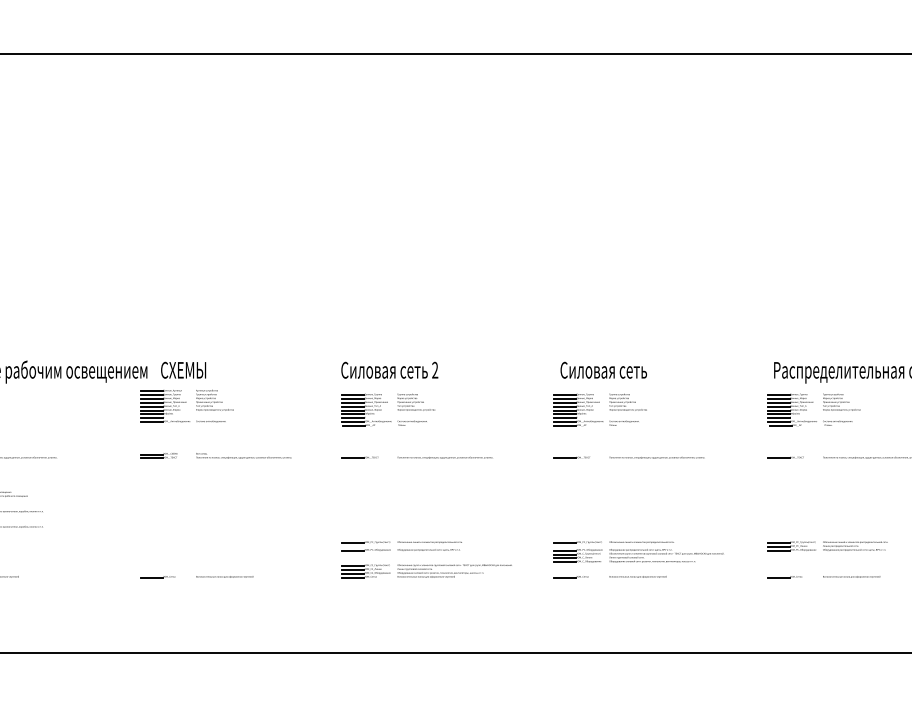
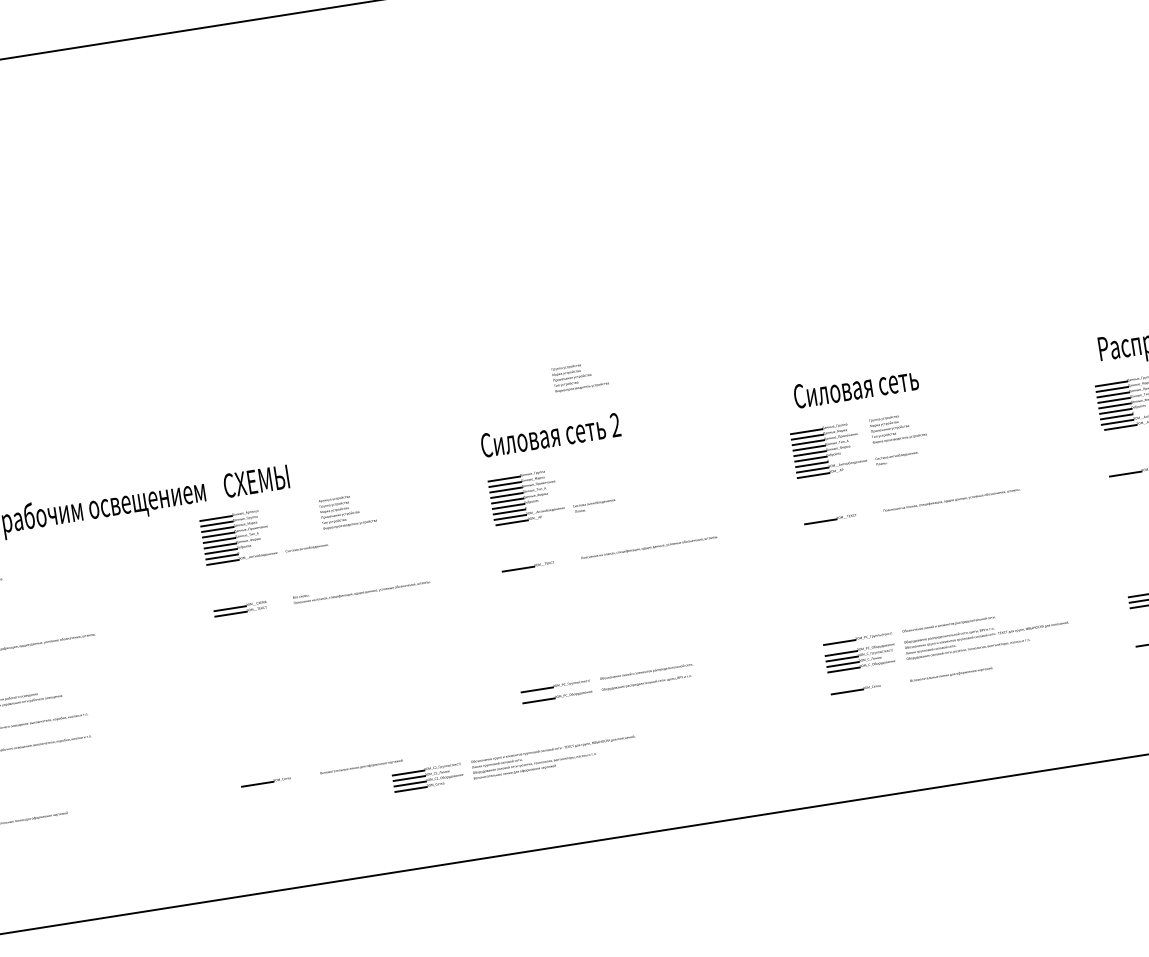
text: (214, 399) -> (346, 509), moved
text: (416, 401) -> (580, 375), moved
part: (426, 571) -> (514, 764), moved

